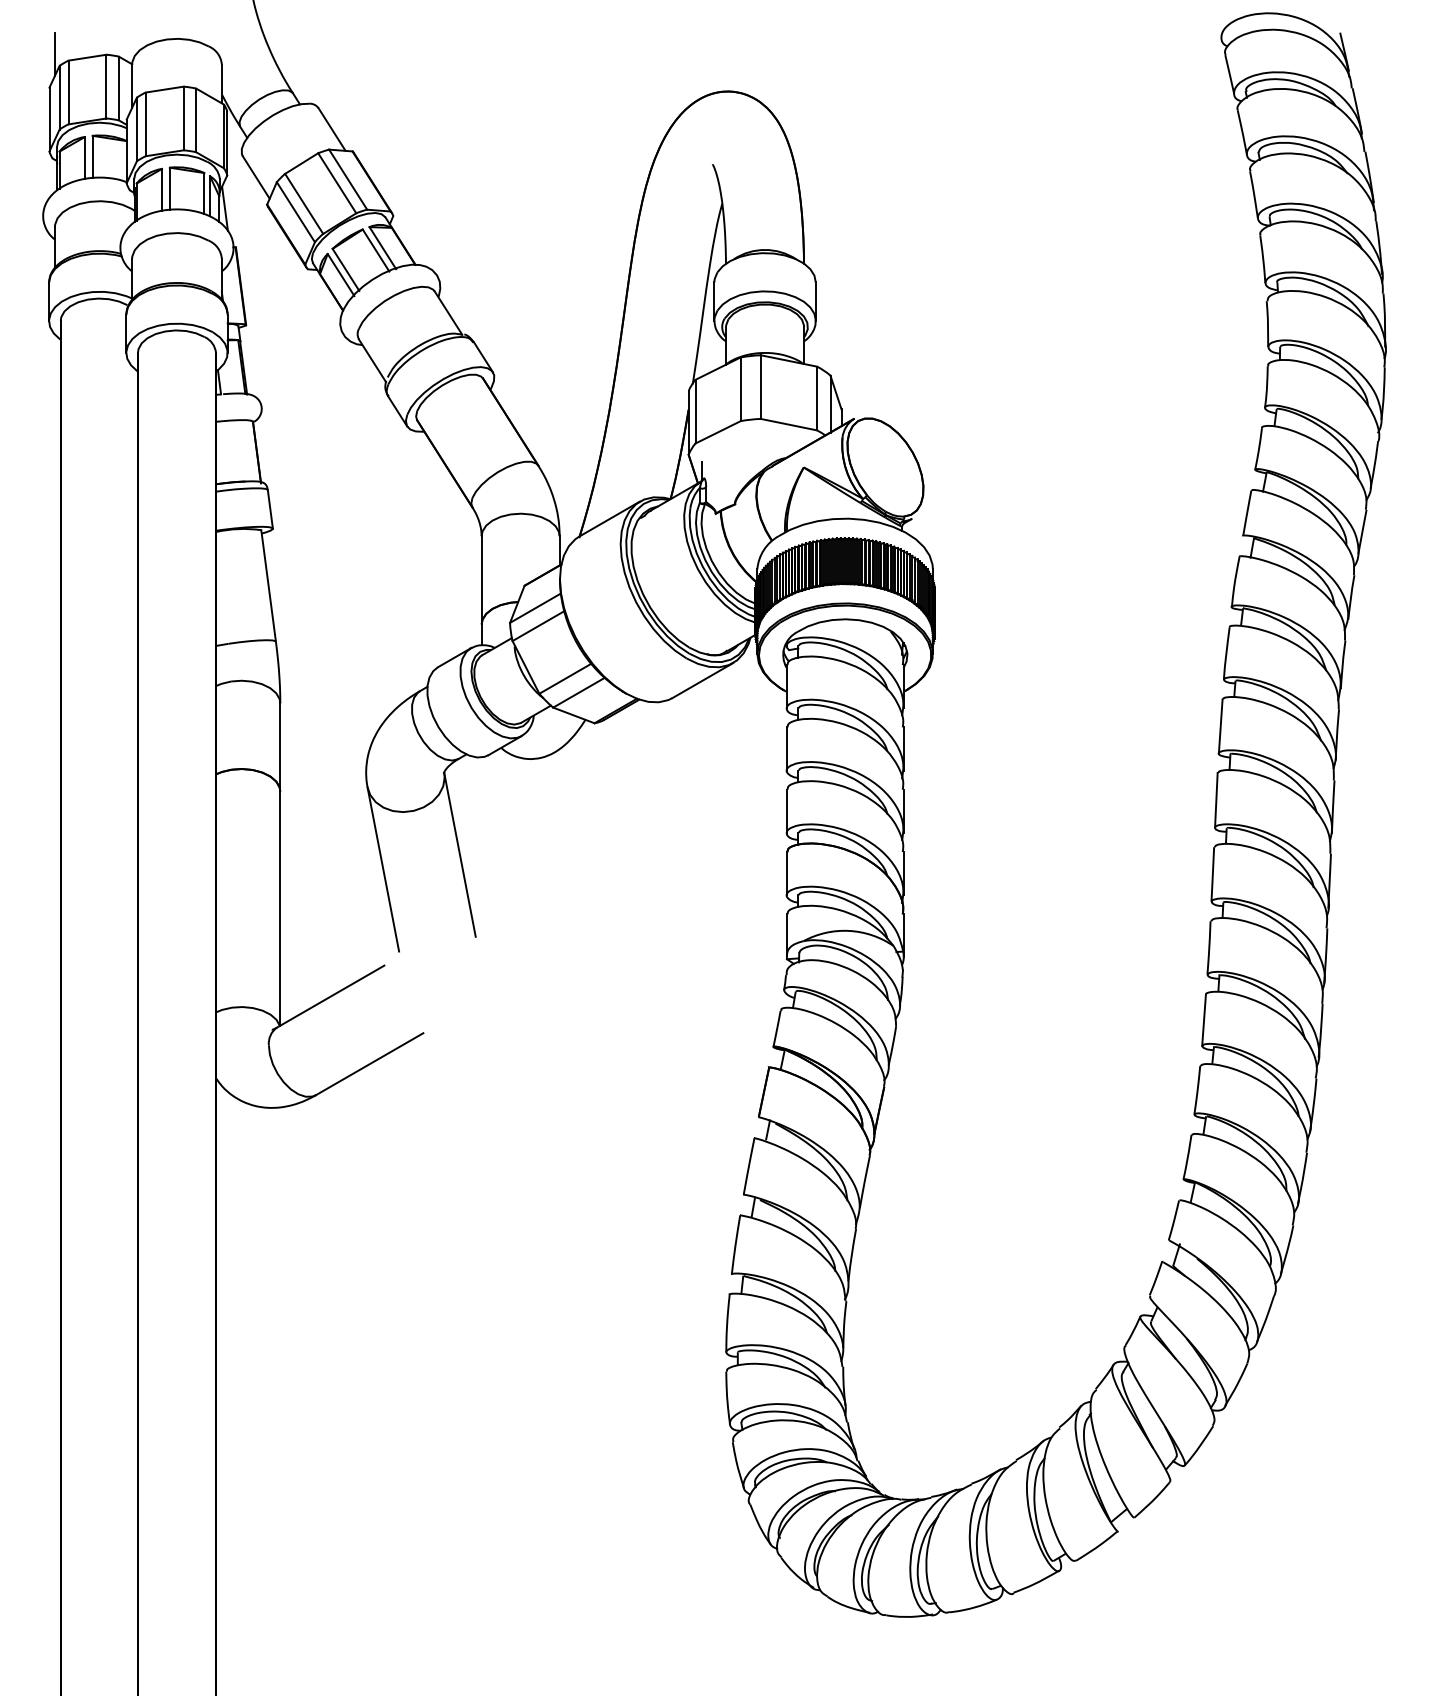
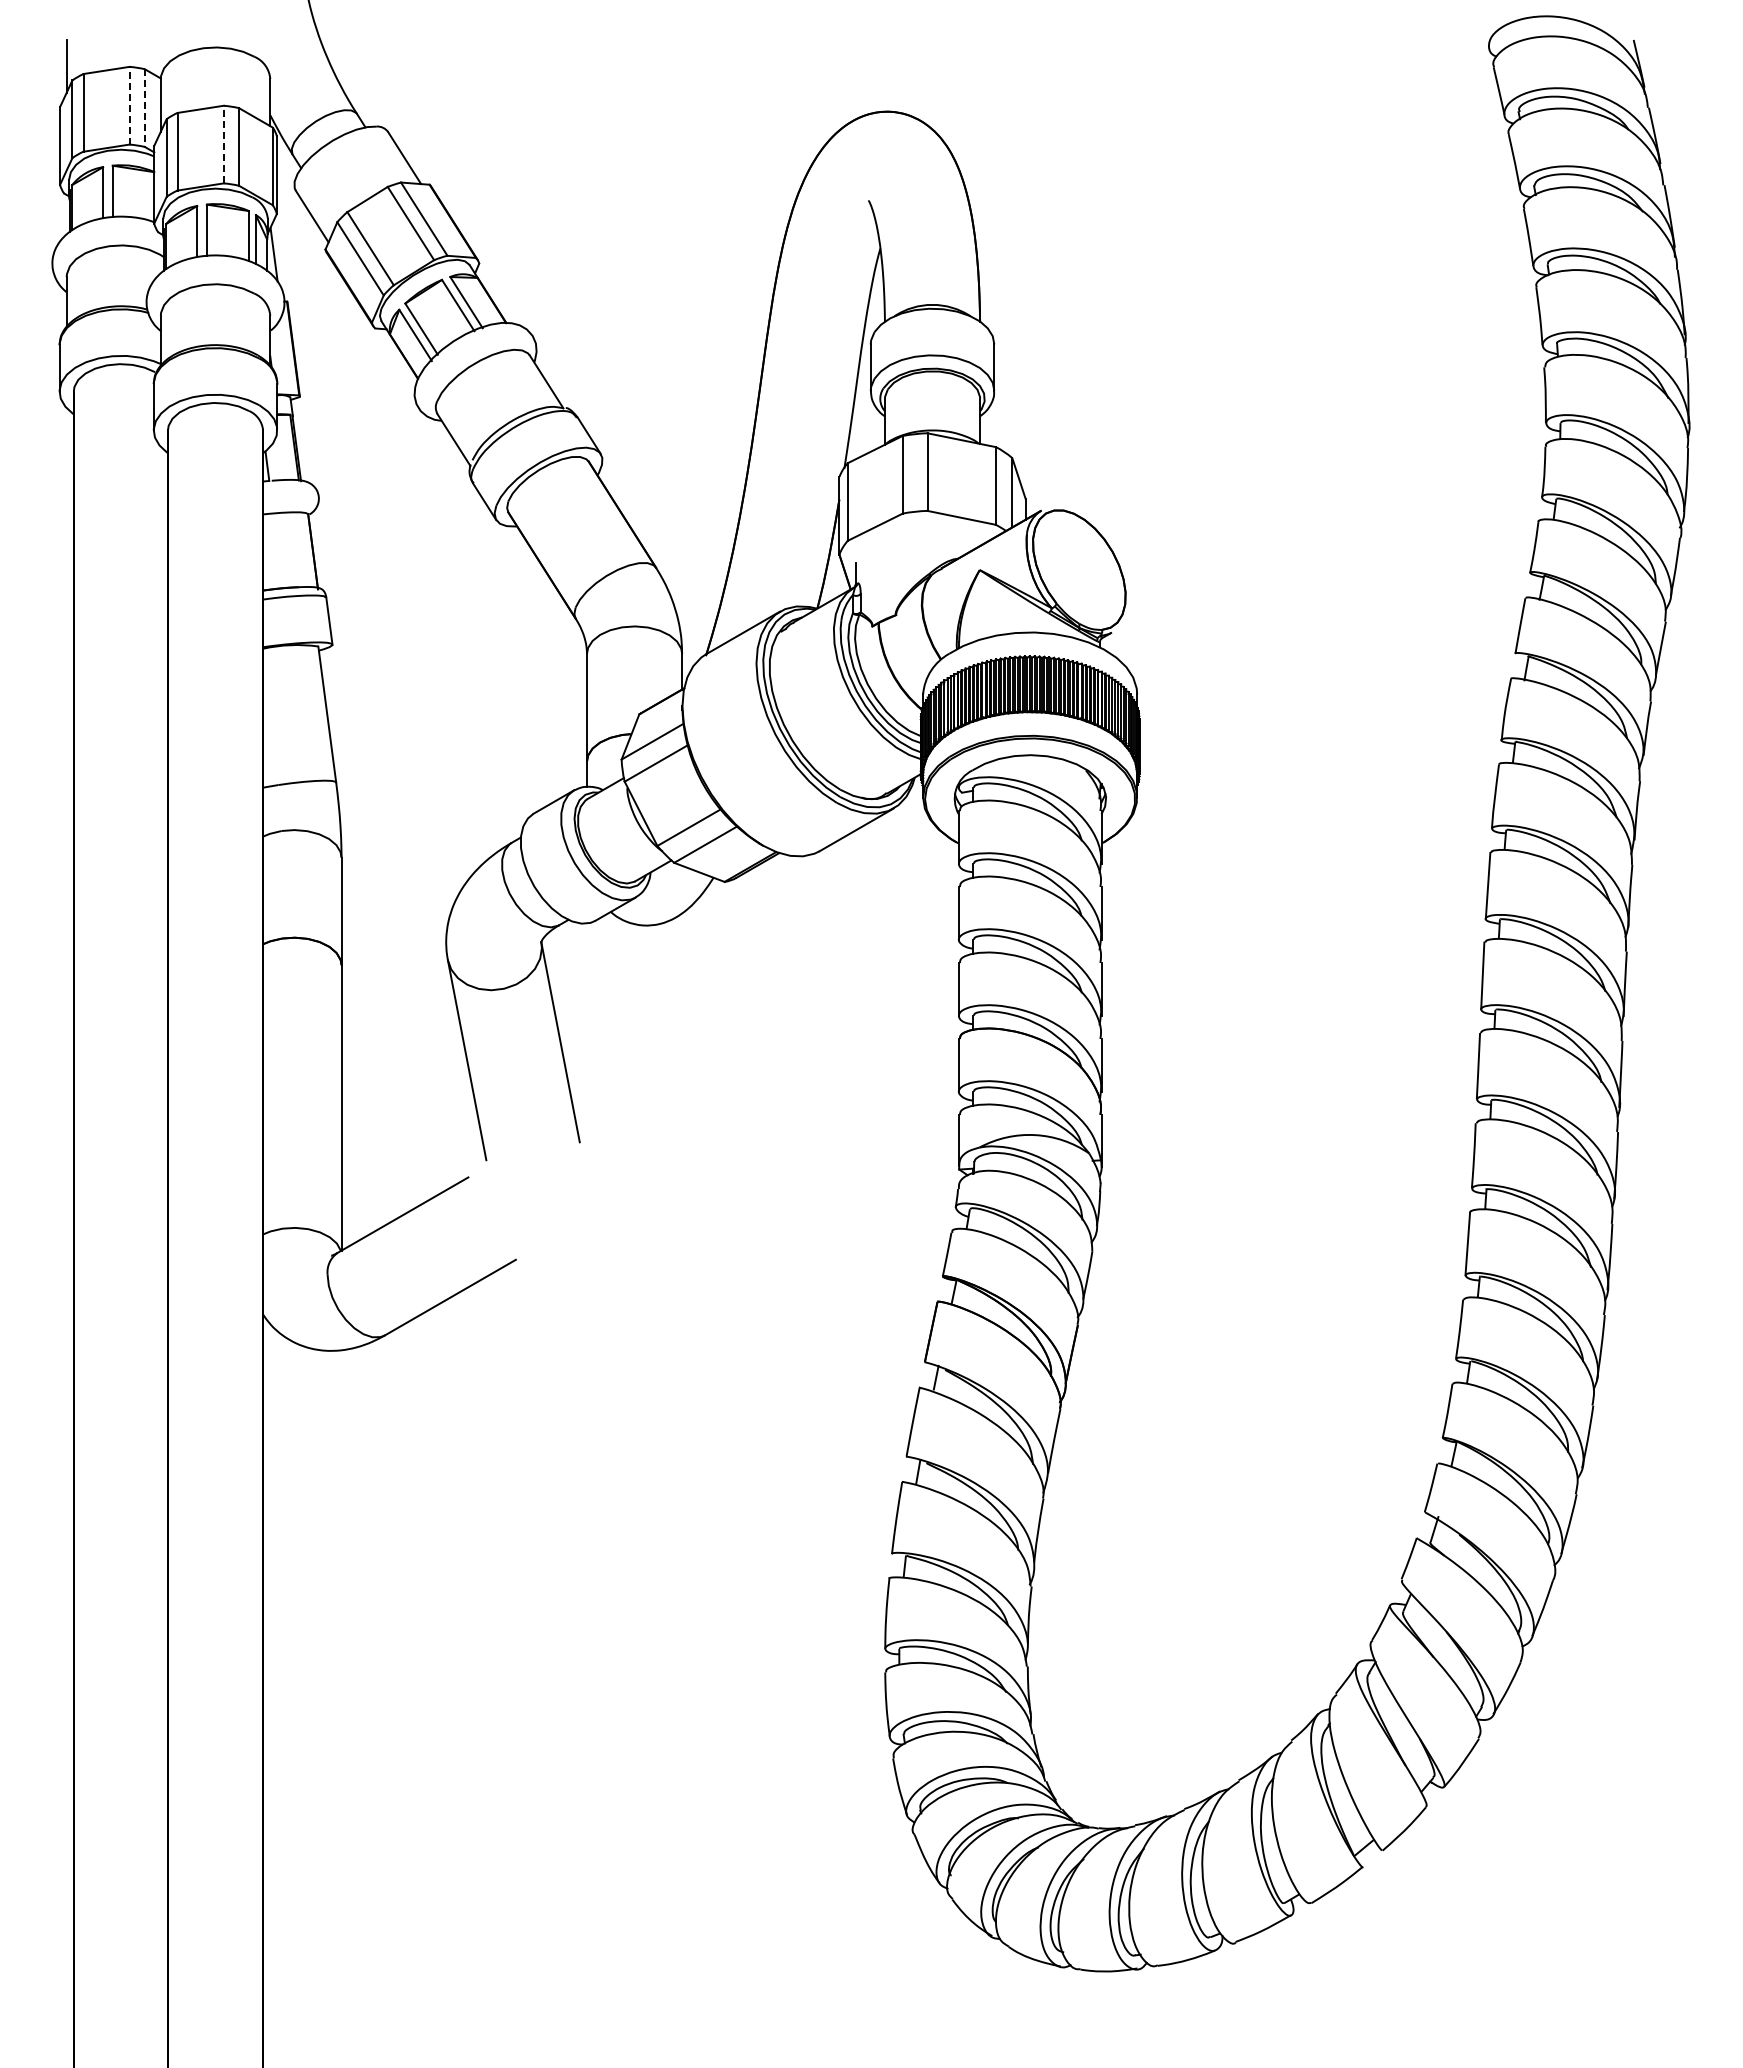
line: (106, 86) -> (129, 105), solid -> dashed
line: (118, 88) -> (144, 108), solid -> dashed
line: (183, 118) -> (223, 144), solid -> dashed

